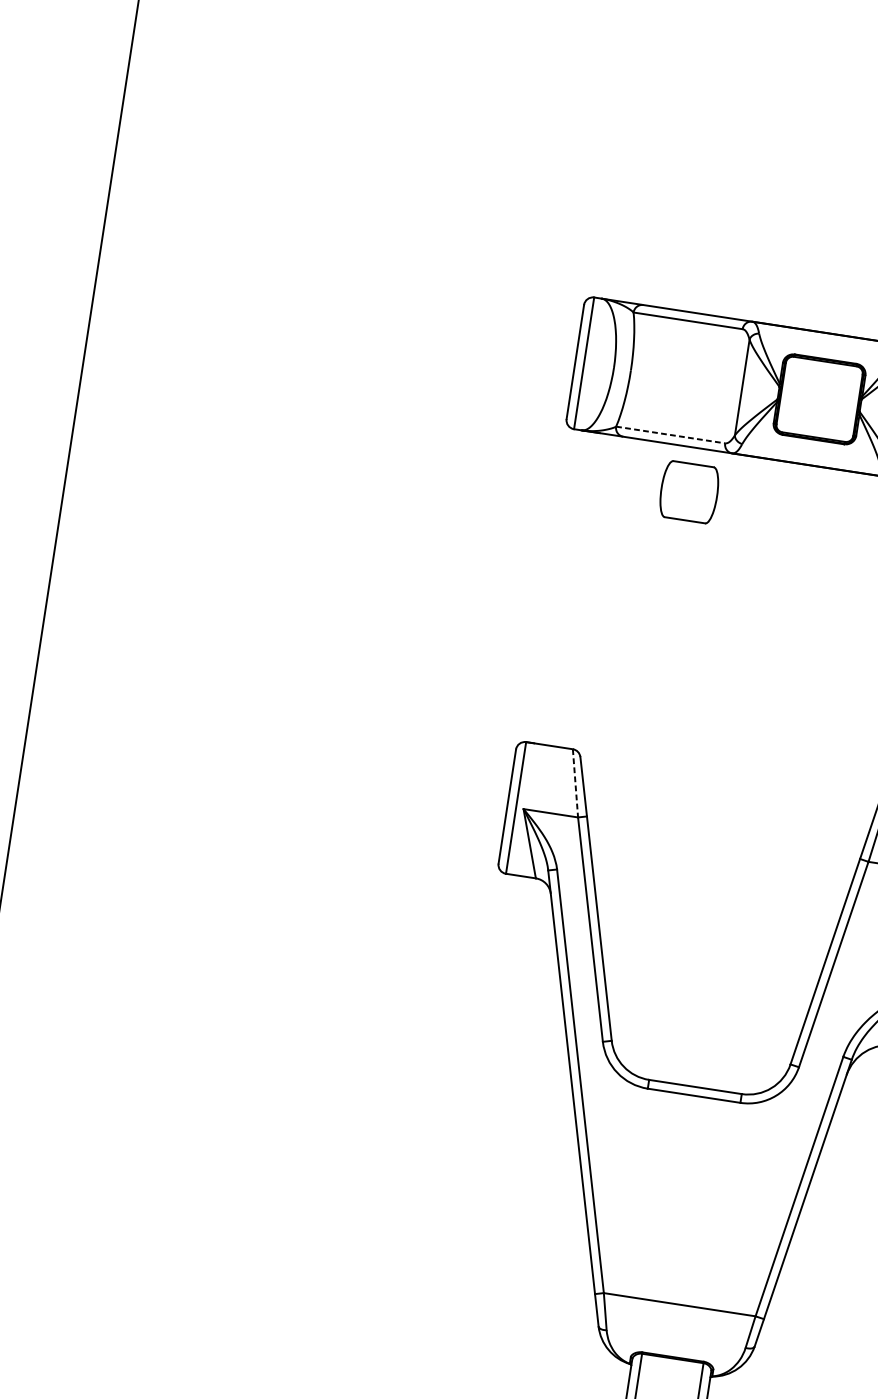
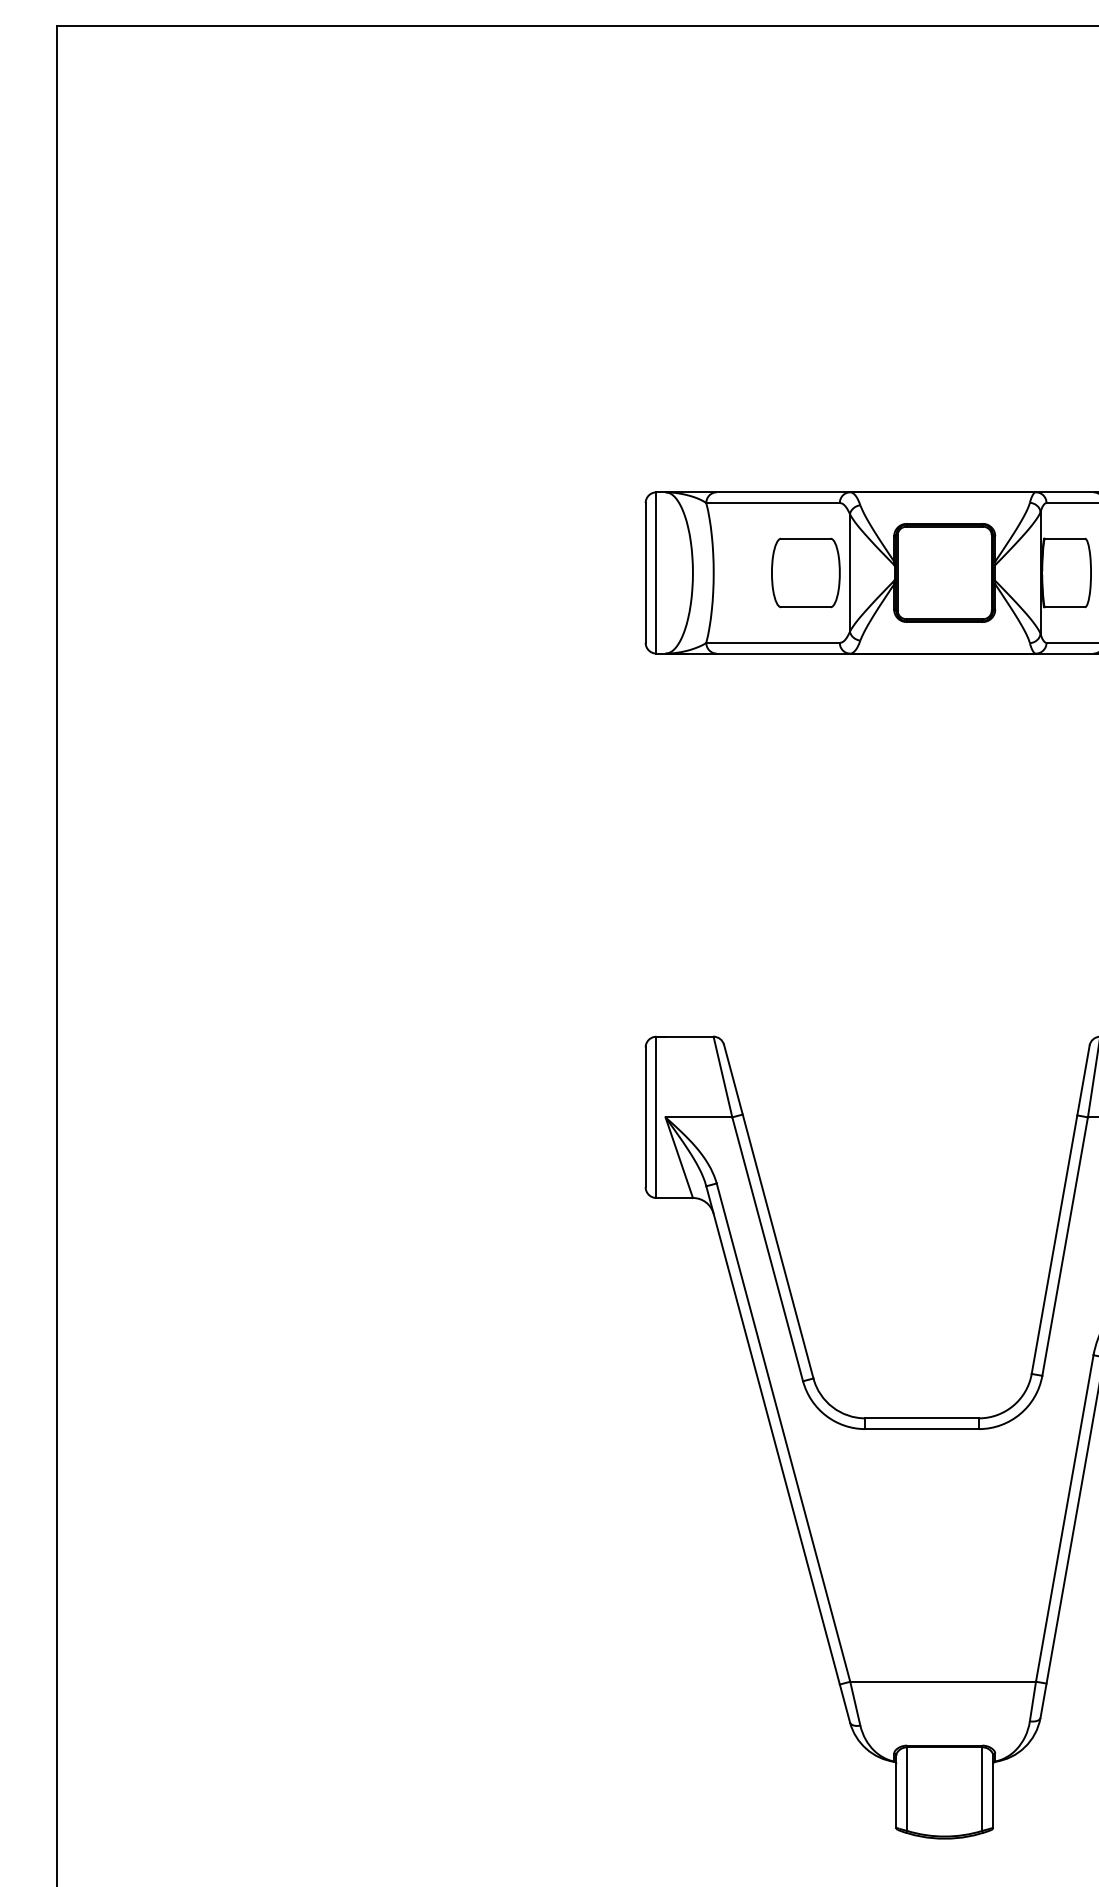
line: (671, 434) -> (773, 642), dashed -> solid
part: (689, 491) -> (805, 572), moved
line: (575, 783) -> (723, 1077), dashed -> solid

